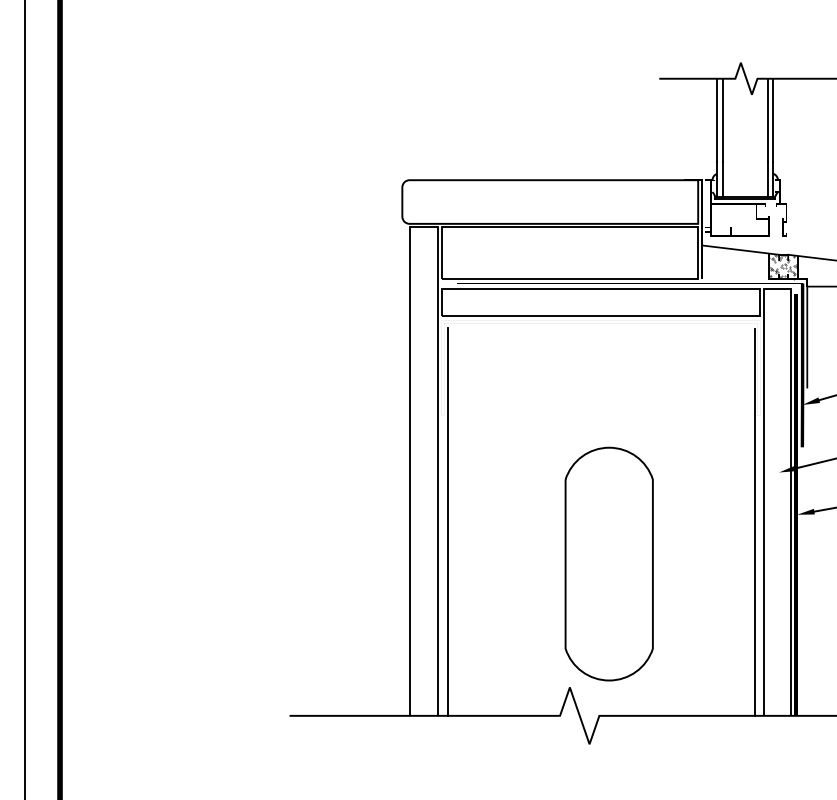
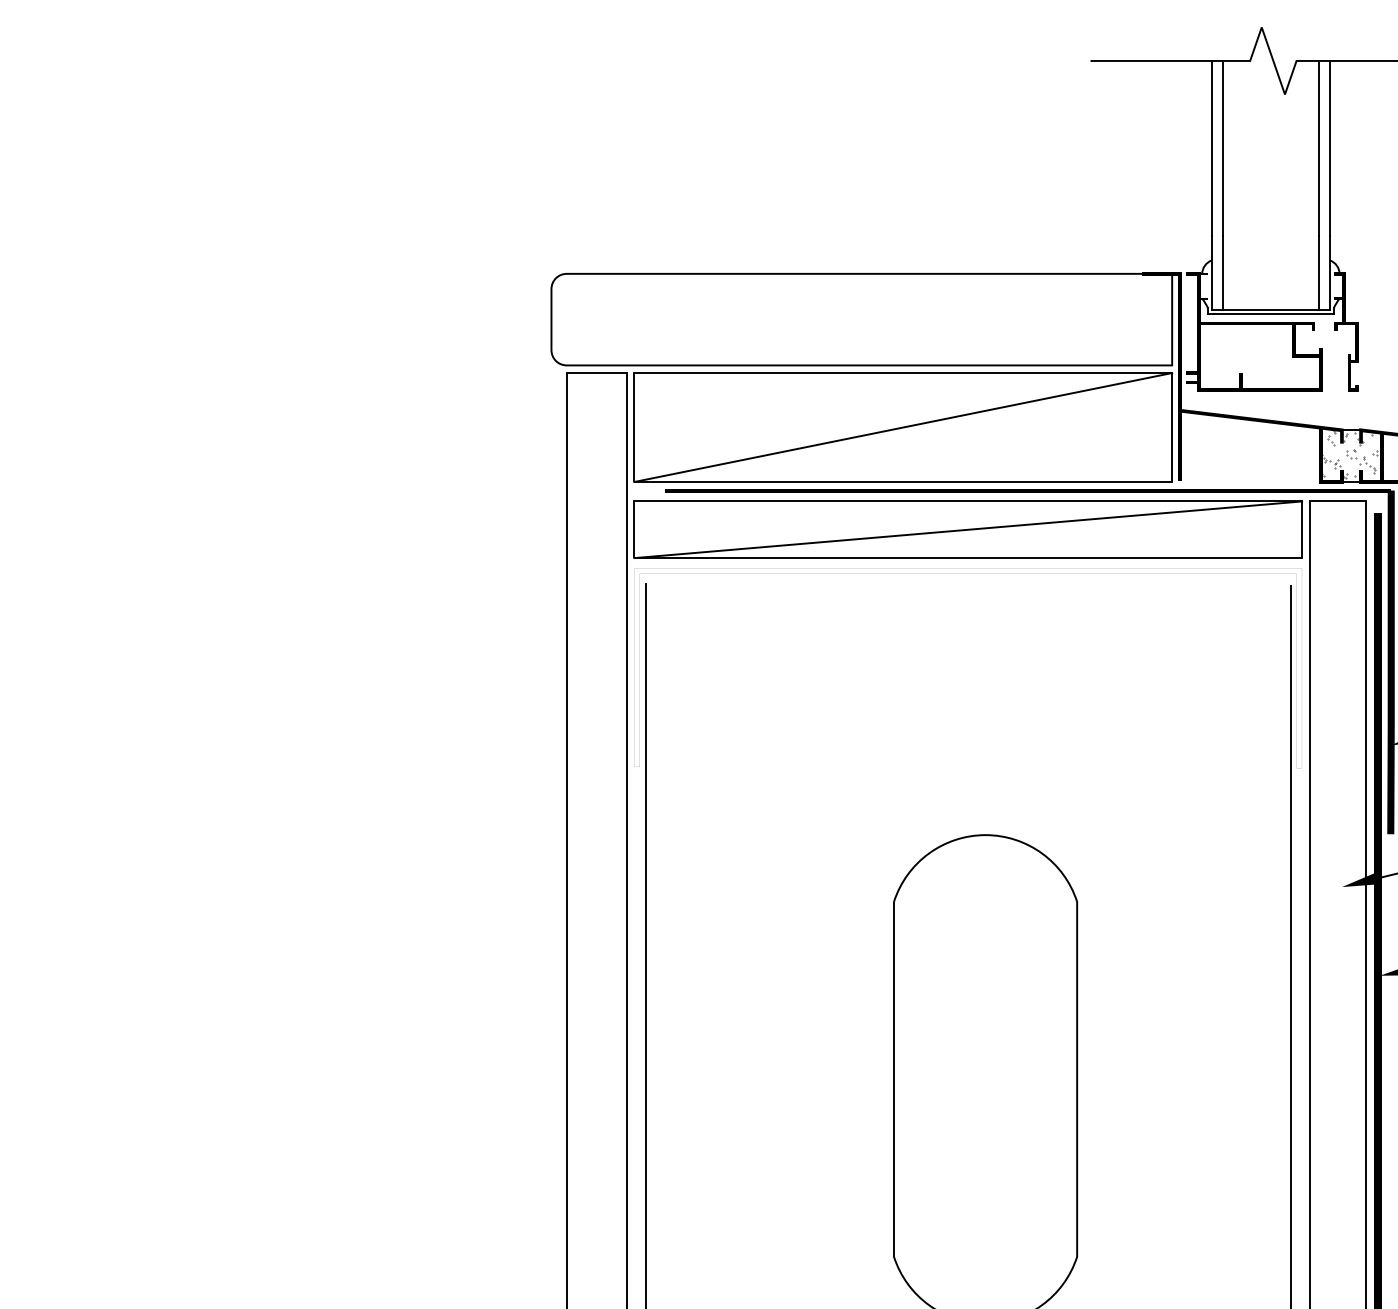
line: (569, 253) -> (902, 427), added
line: (600, 301) -> (967, 528), added

